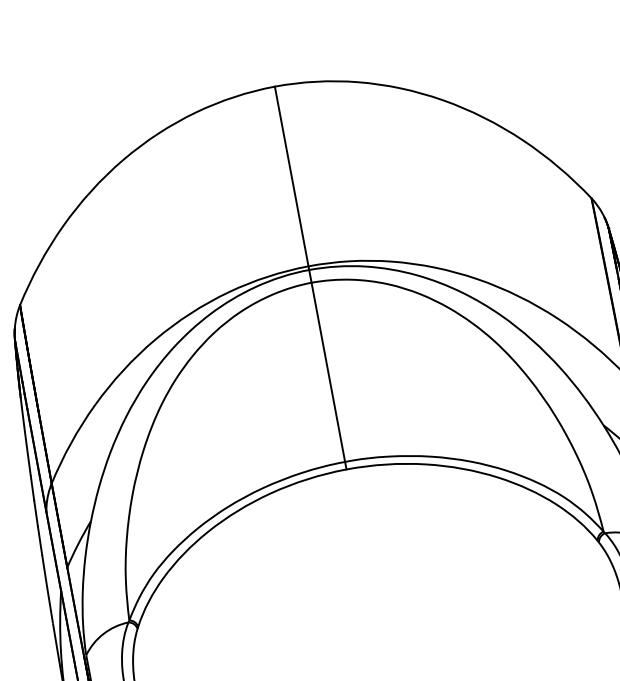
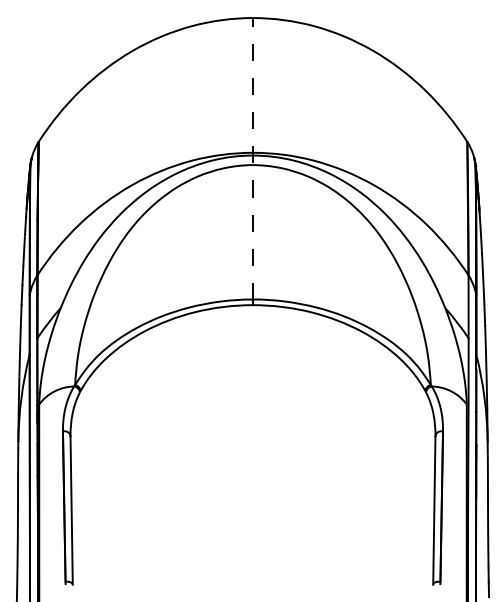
line: (309, 274) -> (252, 158), solid -> dashed

